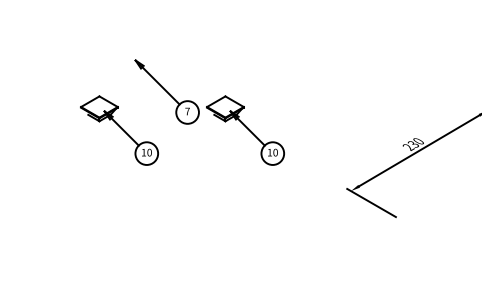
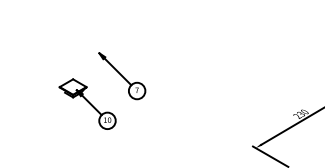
part: (245, 130) -> (179, 104), removed

